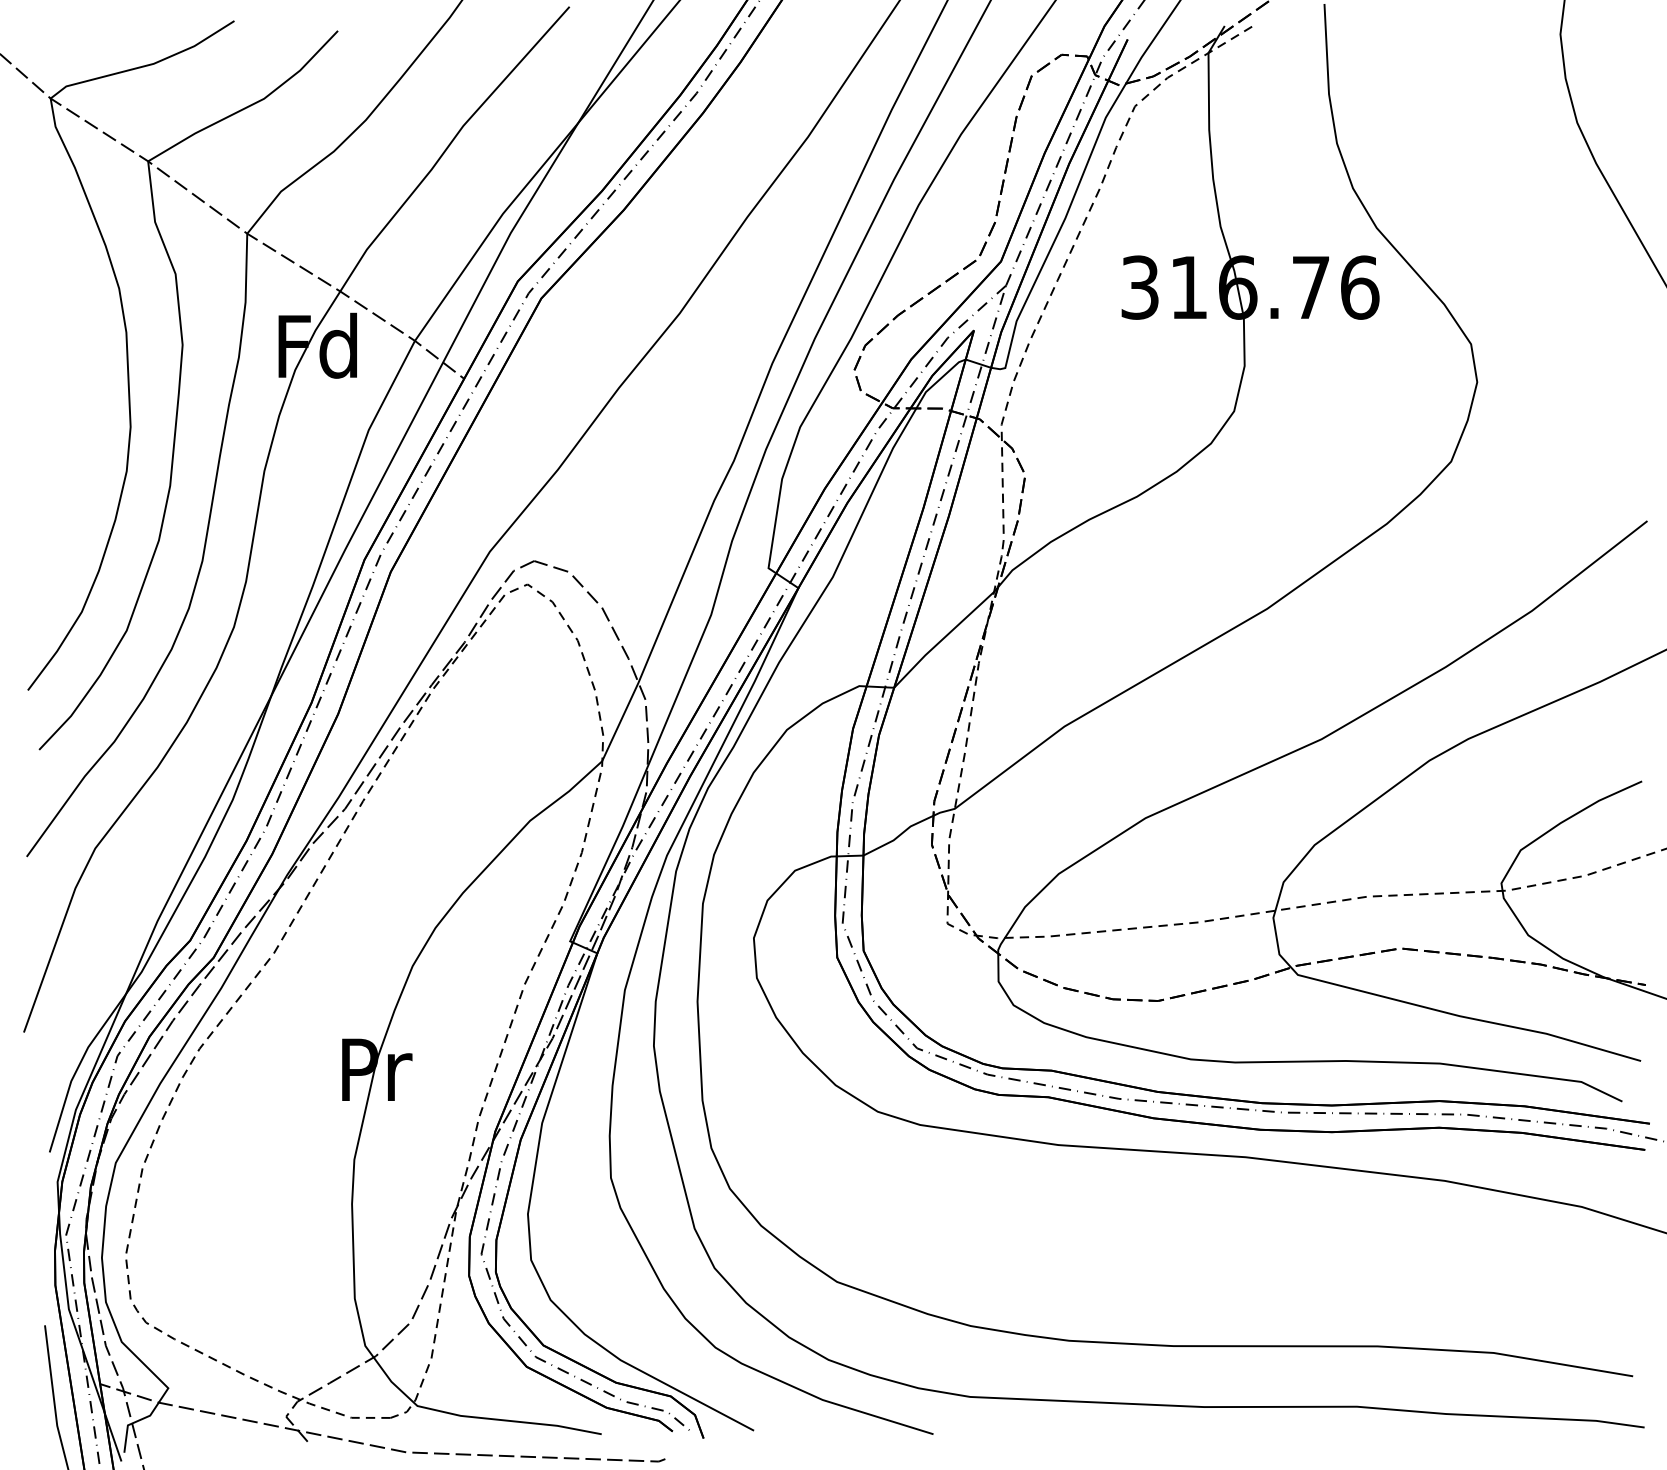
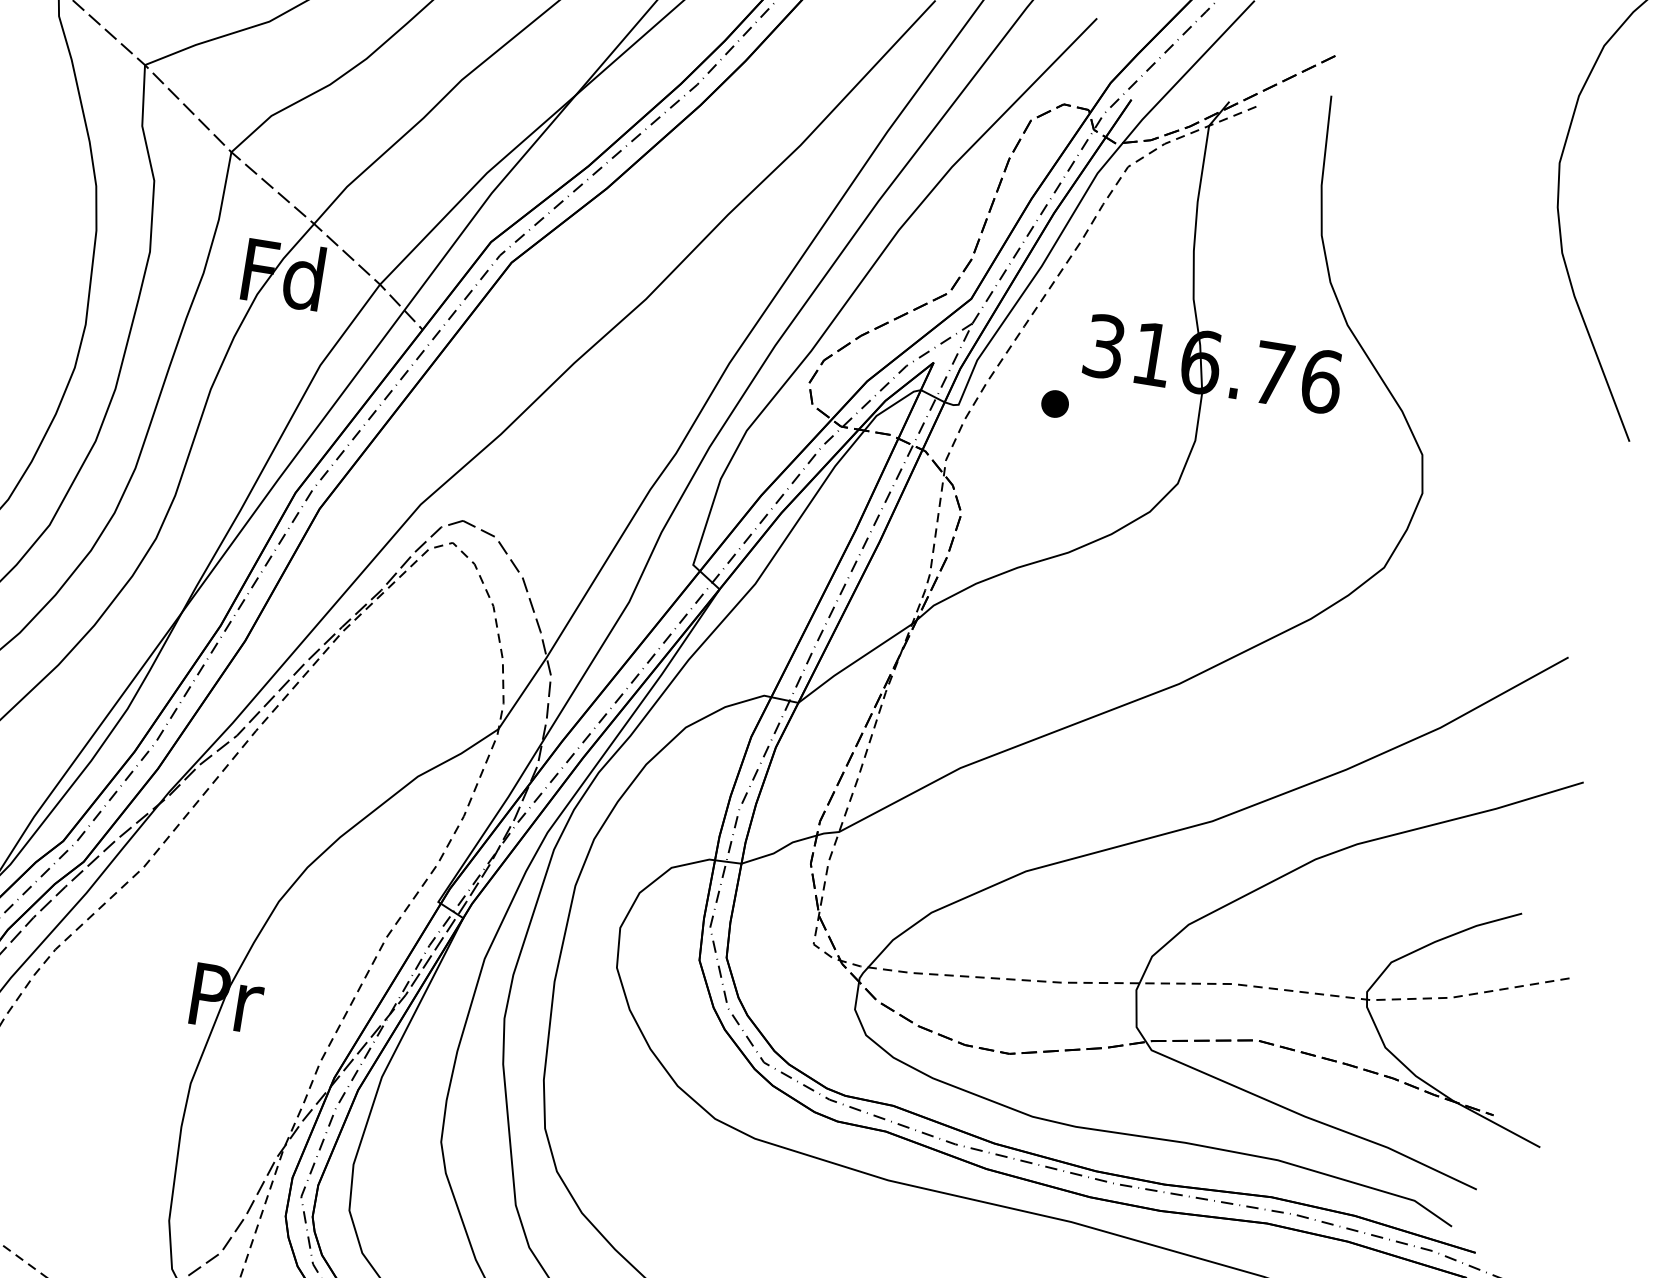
part: (1100, 351) -> (1055, 403), added

